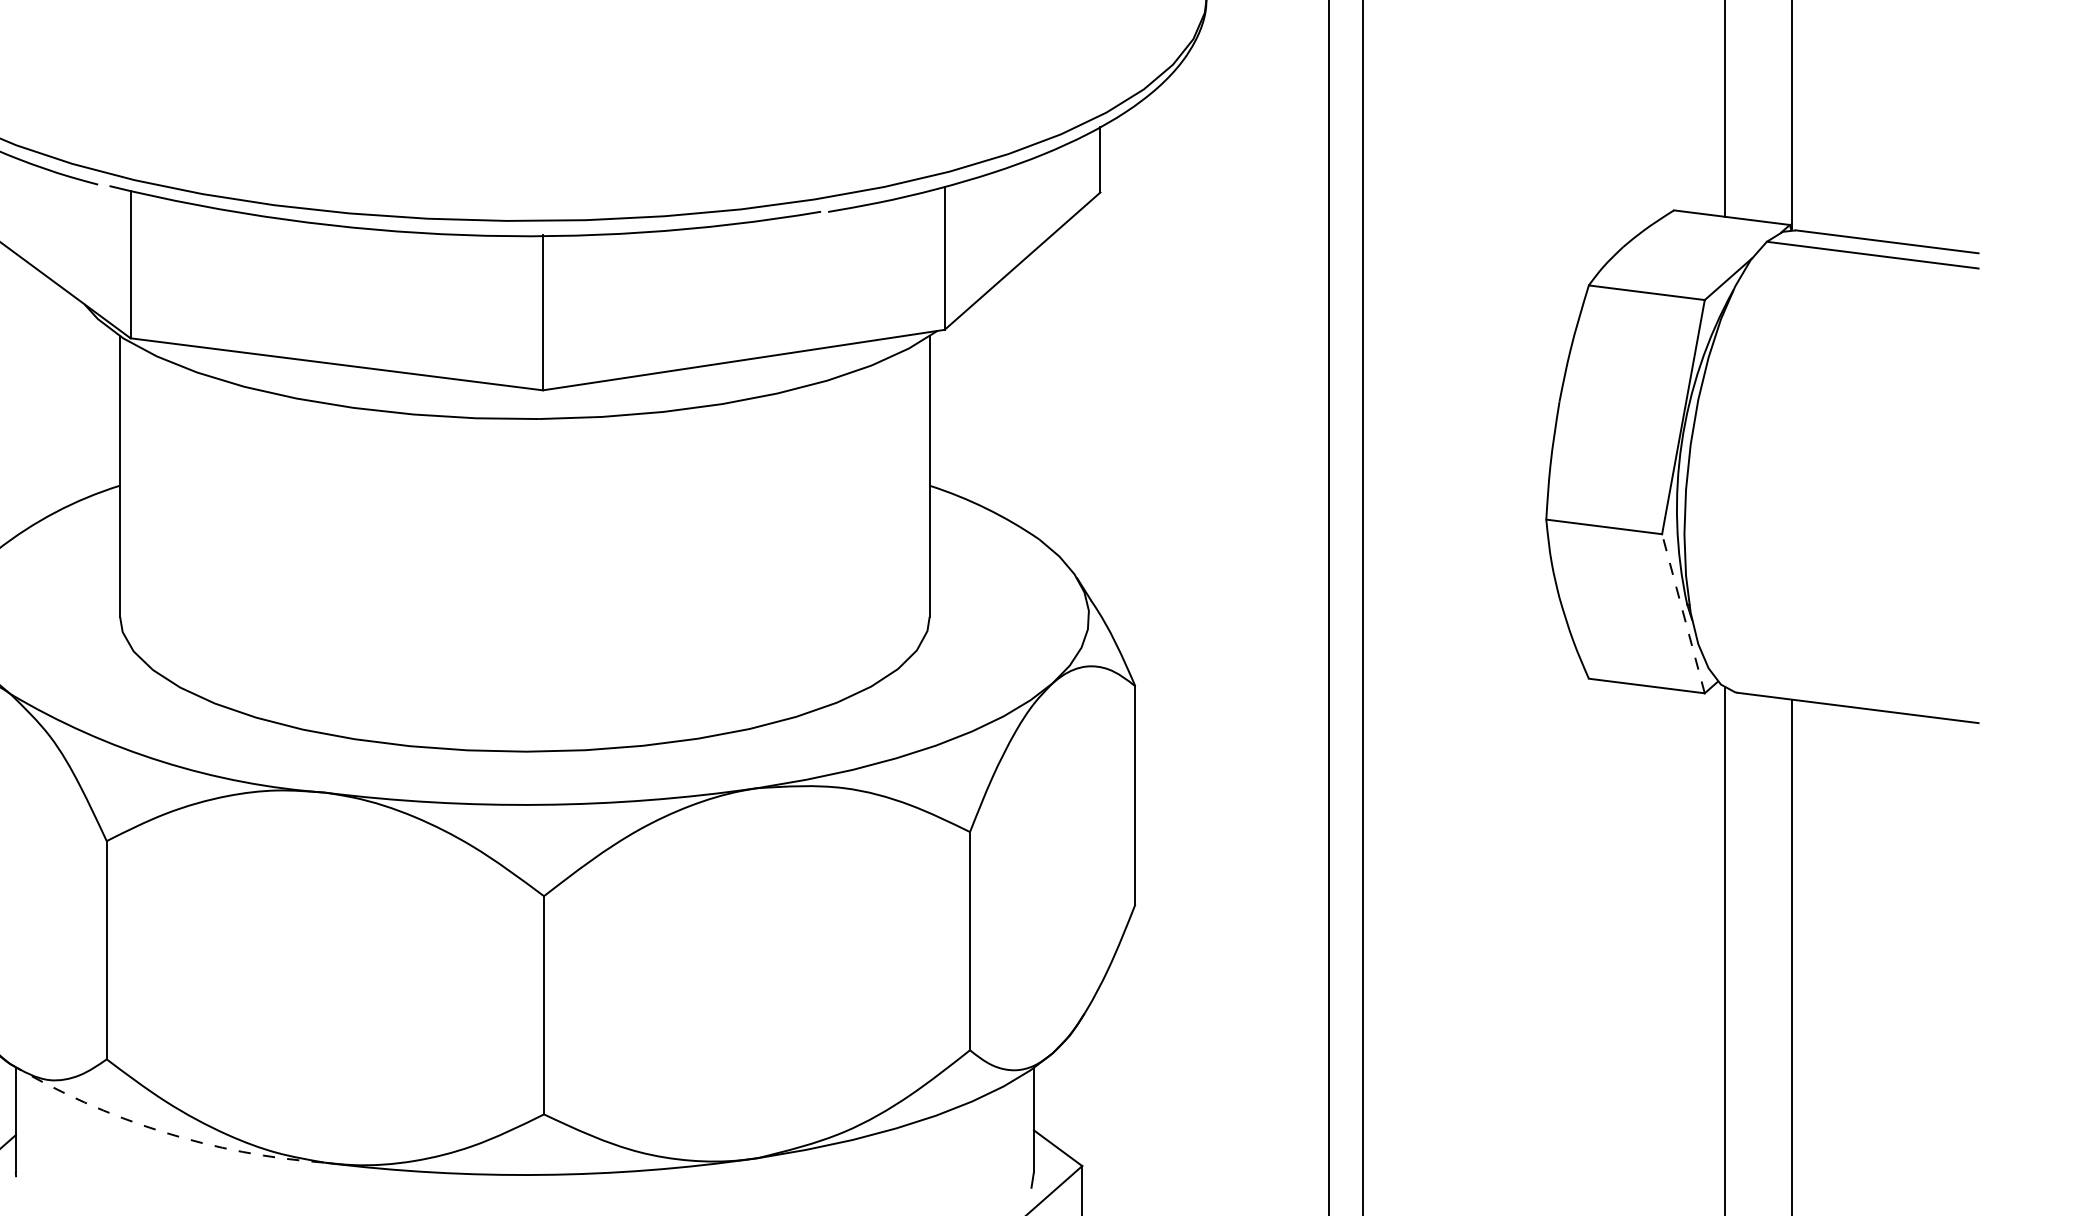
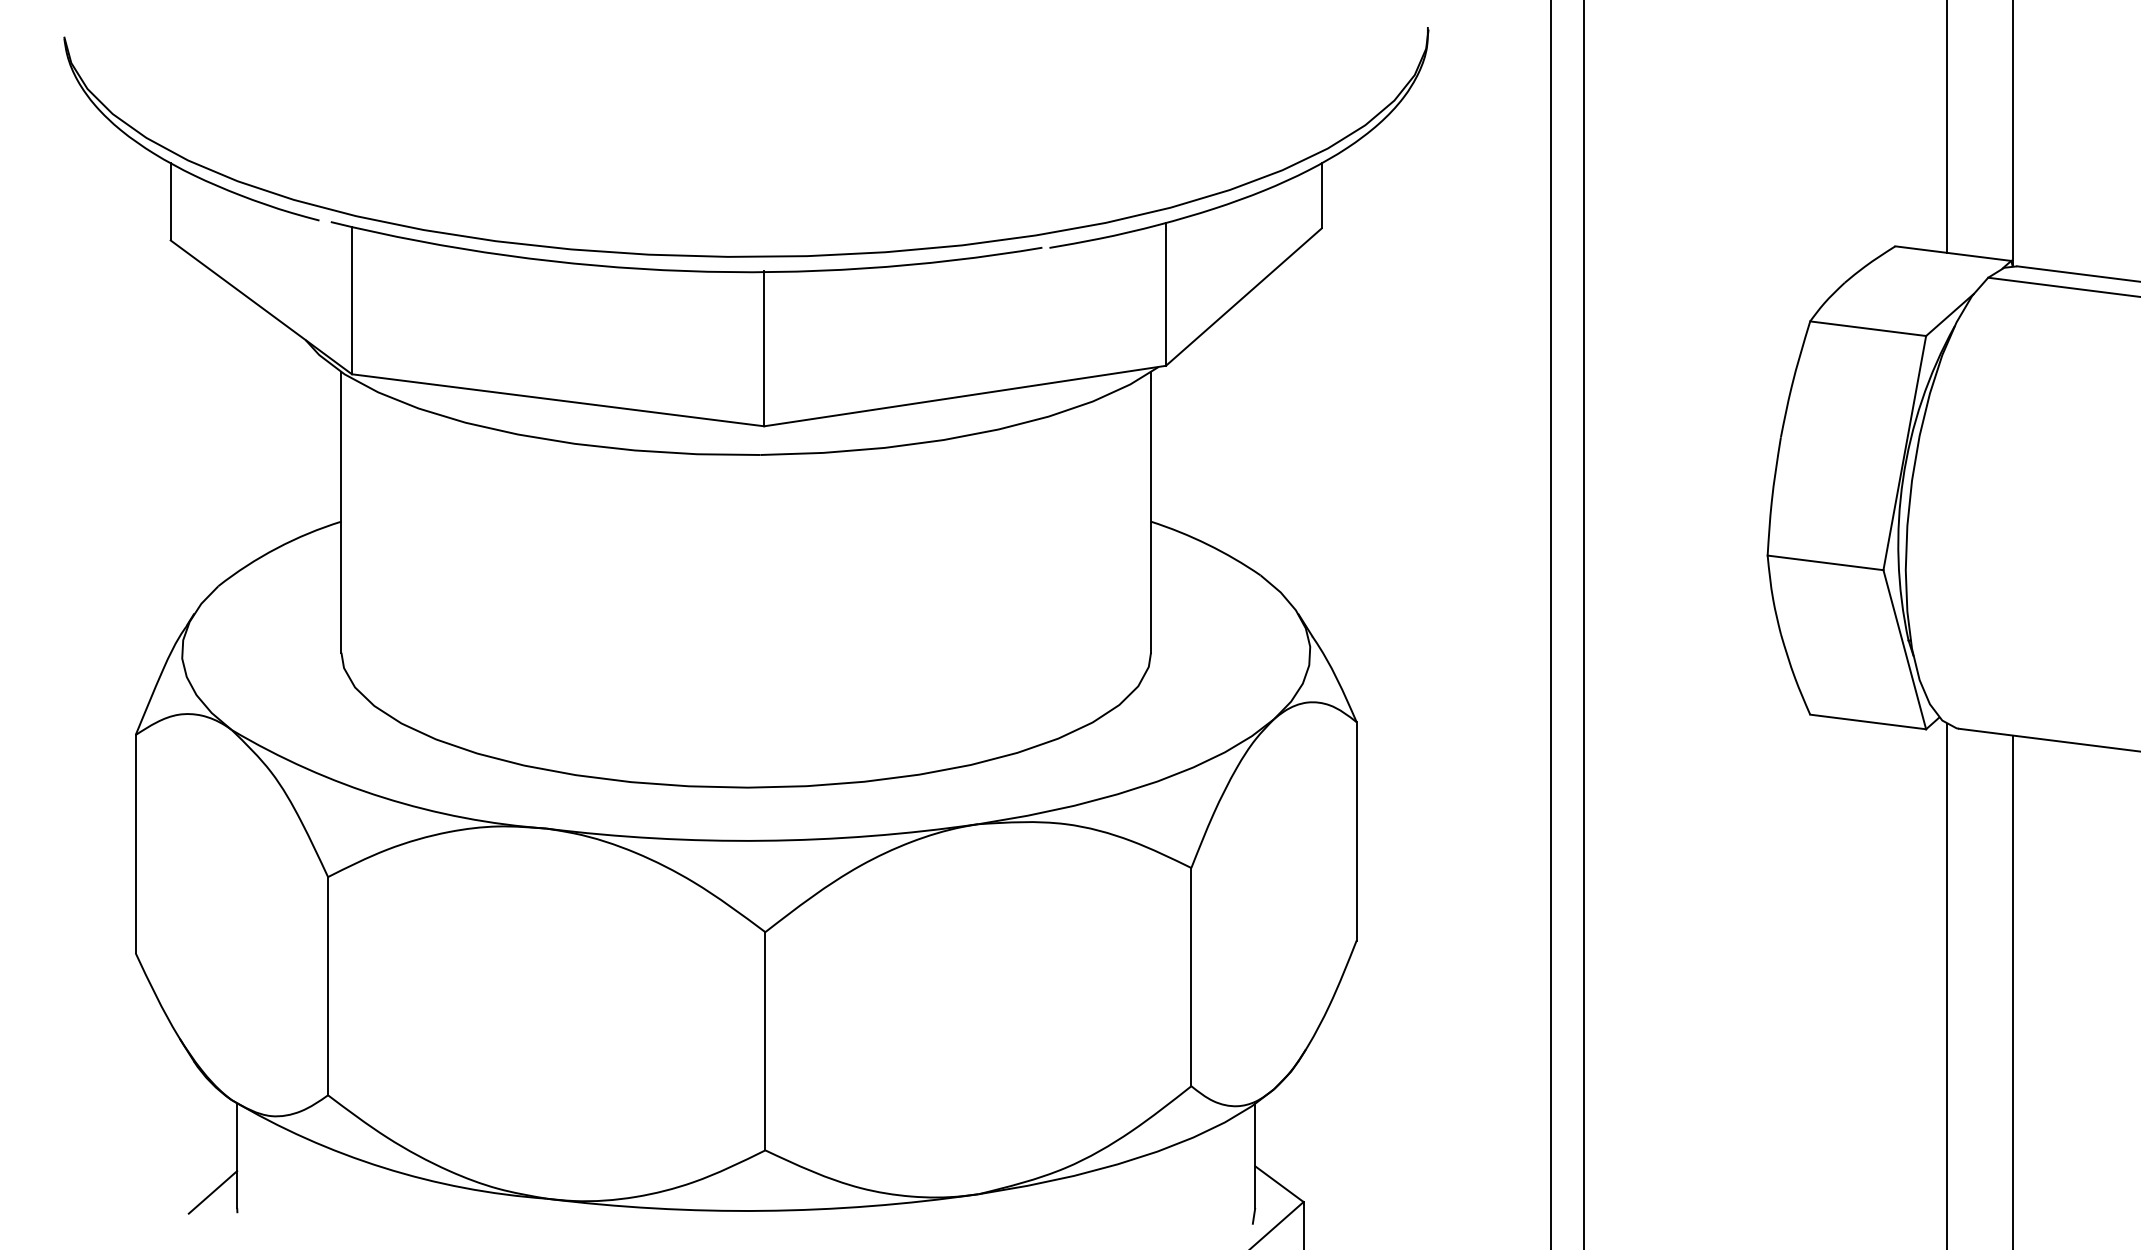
line: (1683, 613) -> (1904, 649), dashed -> solid
arc: (162, 1131) -> (383, 1167), dashed -> solid

